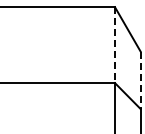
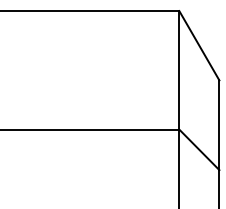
line: (114, 45) -> (178, 70), dashed -> solid
line: (140, 80) -> (219, 125), dashed -> solid

